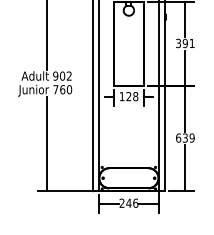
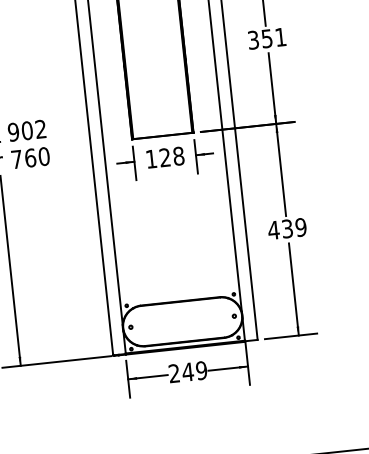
text: (184, 42) -> (265, 36), 391 -> 351
text: (178, 137) -> (273, 229), 639 -> 439
text: (135, 202) -> (201, 369), 246 -> 249

